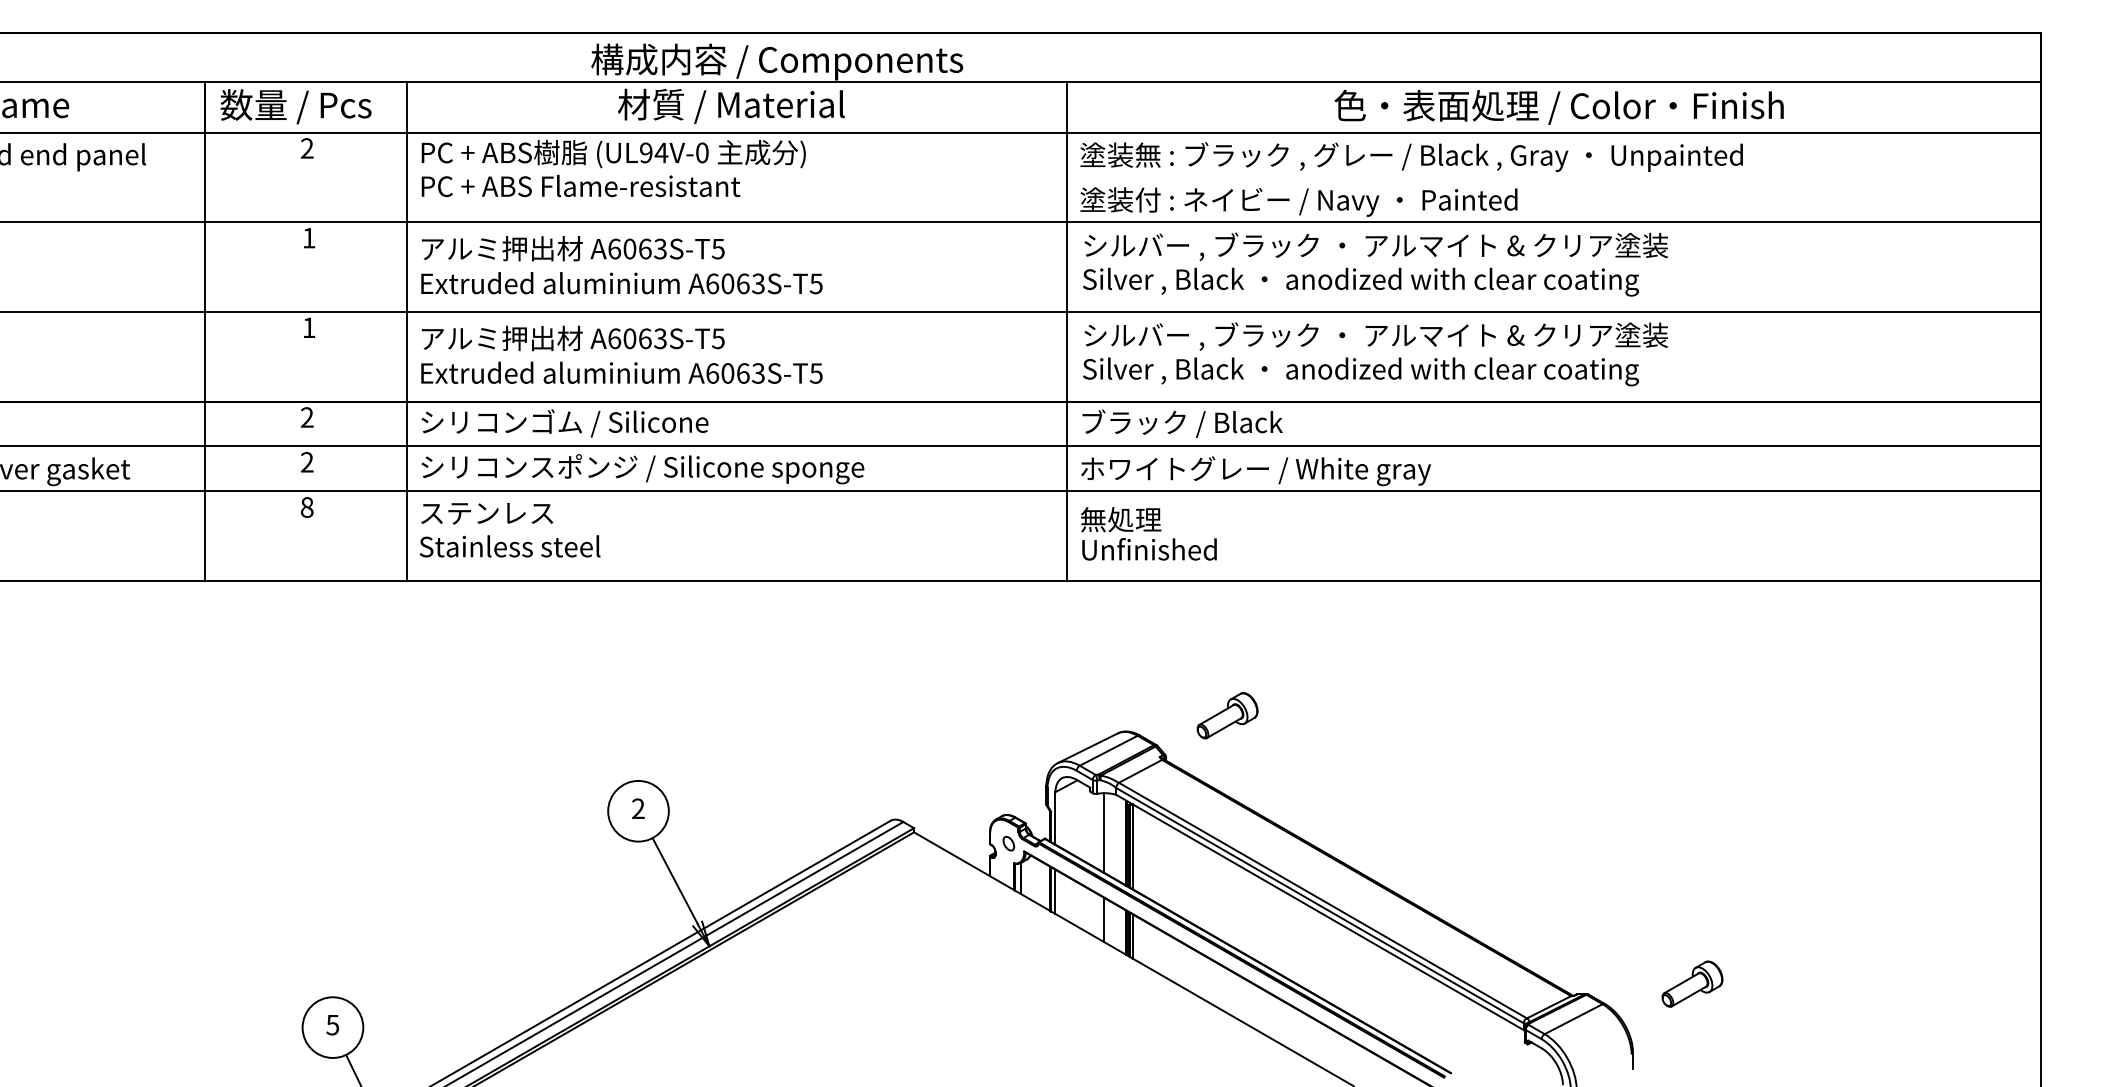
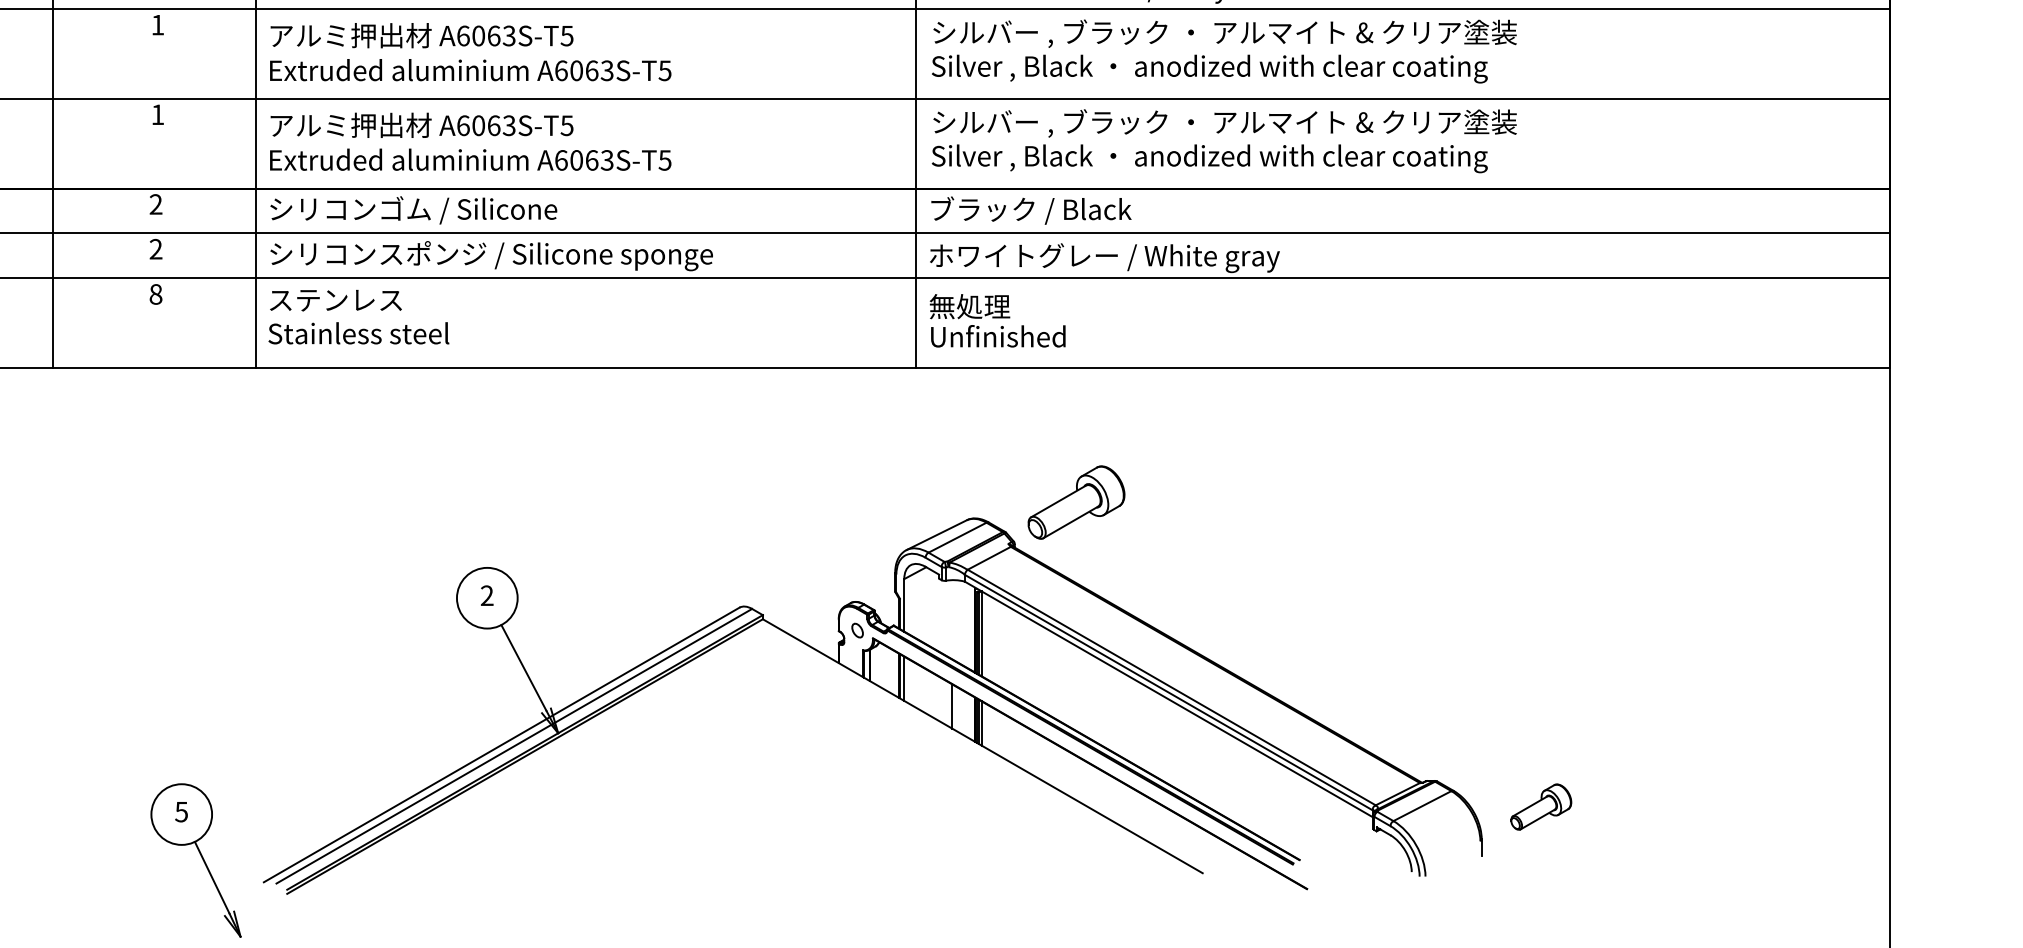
part: (1227, 715) -> (1076, 502), size x1.6
line: (1103, 832) -> (952, 619), removed
part: (1692, 983) -> (1541, 806), moved

